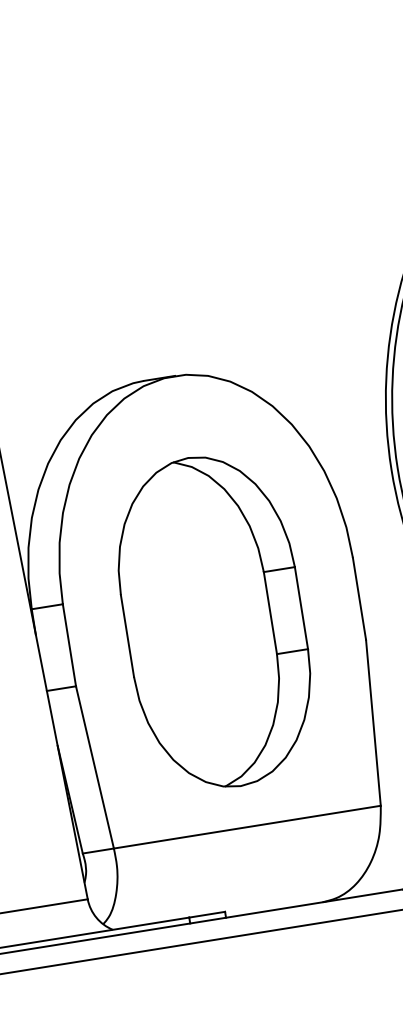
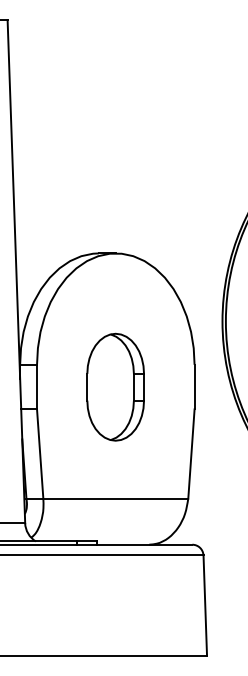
part: (214, 622) -> (115, 387), size x0.6

